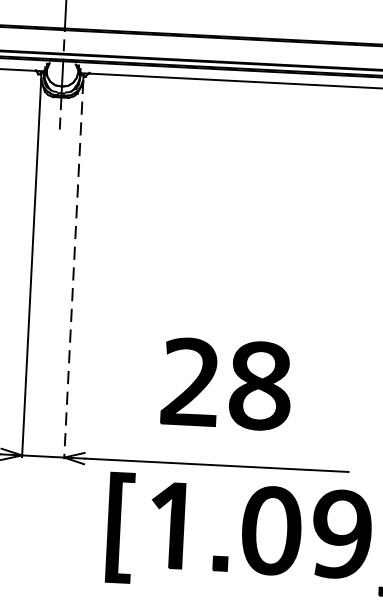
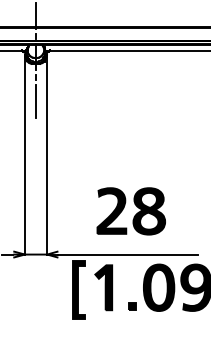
line: (58, 168) -> (36, 101), added
line: (74, 271) -> (47, 155), dashed -> solid

